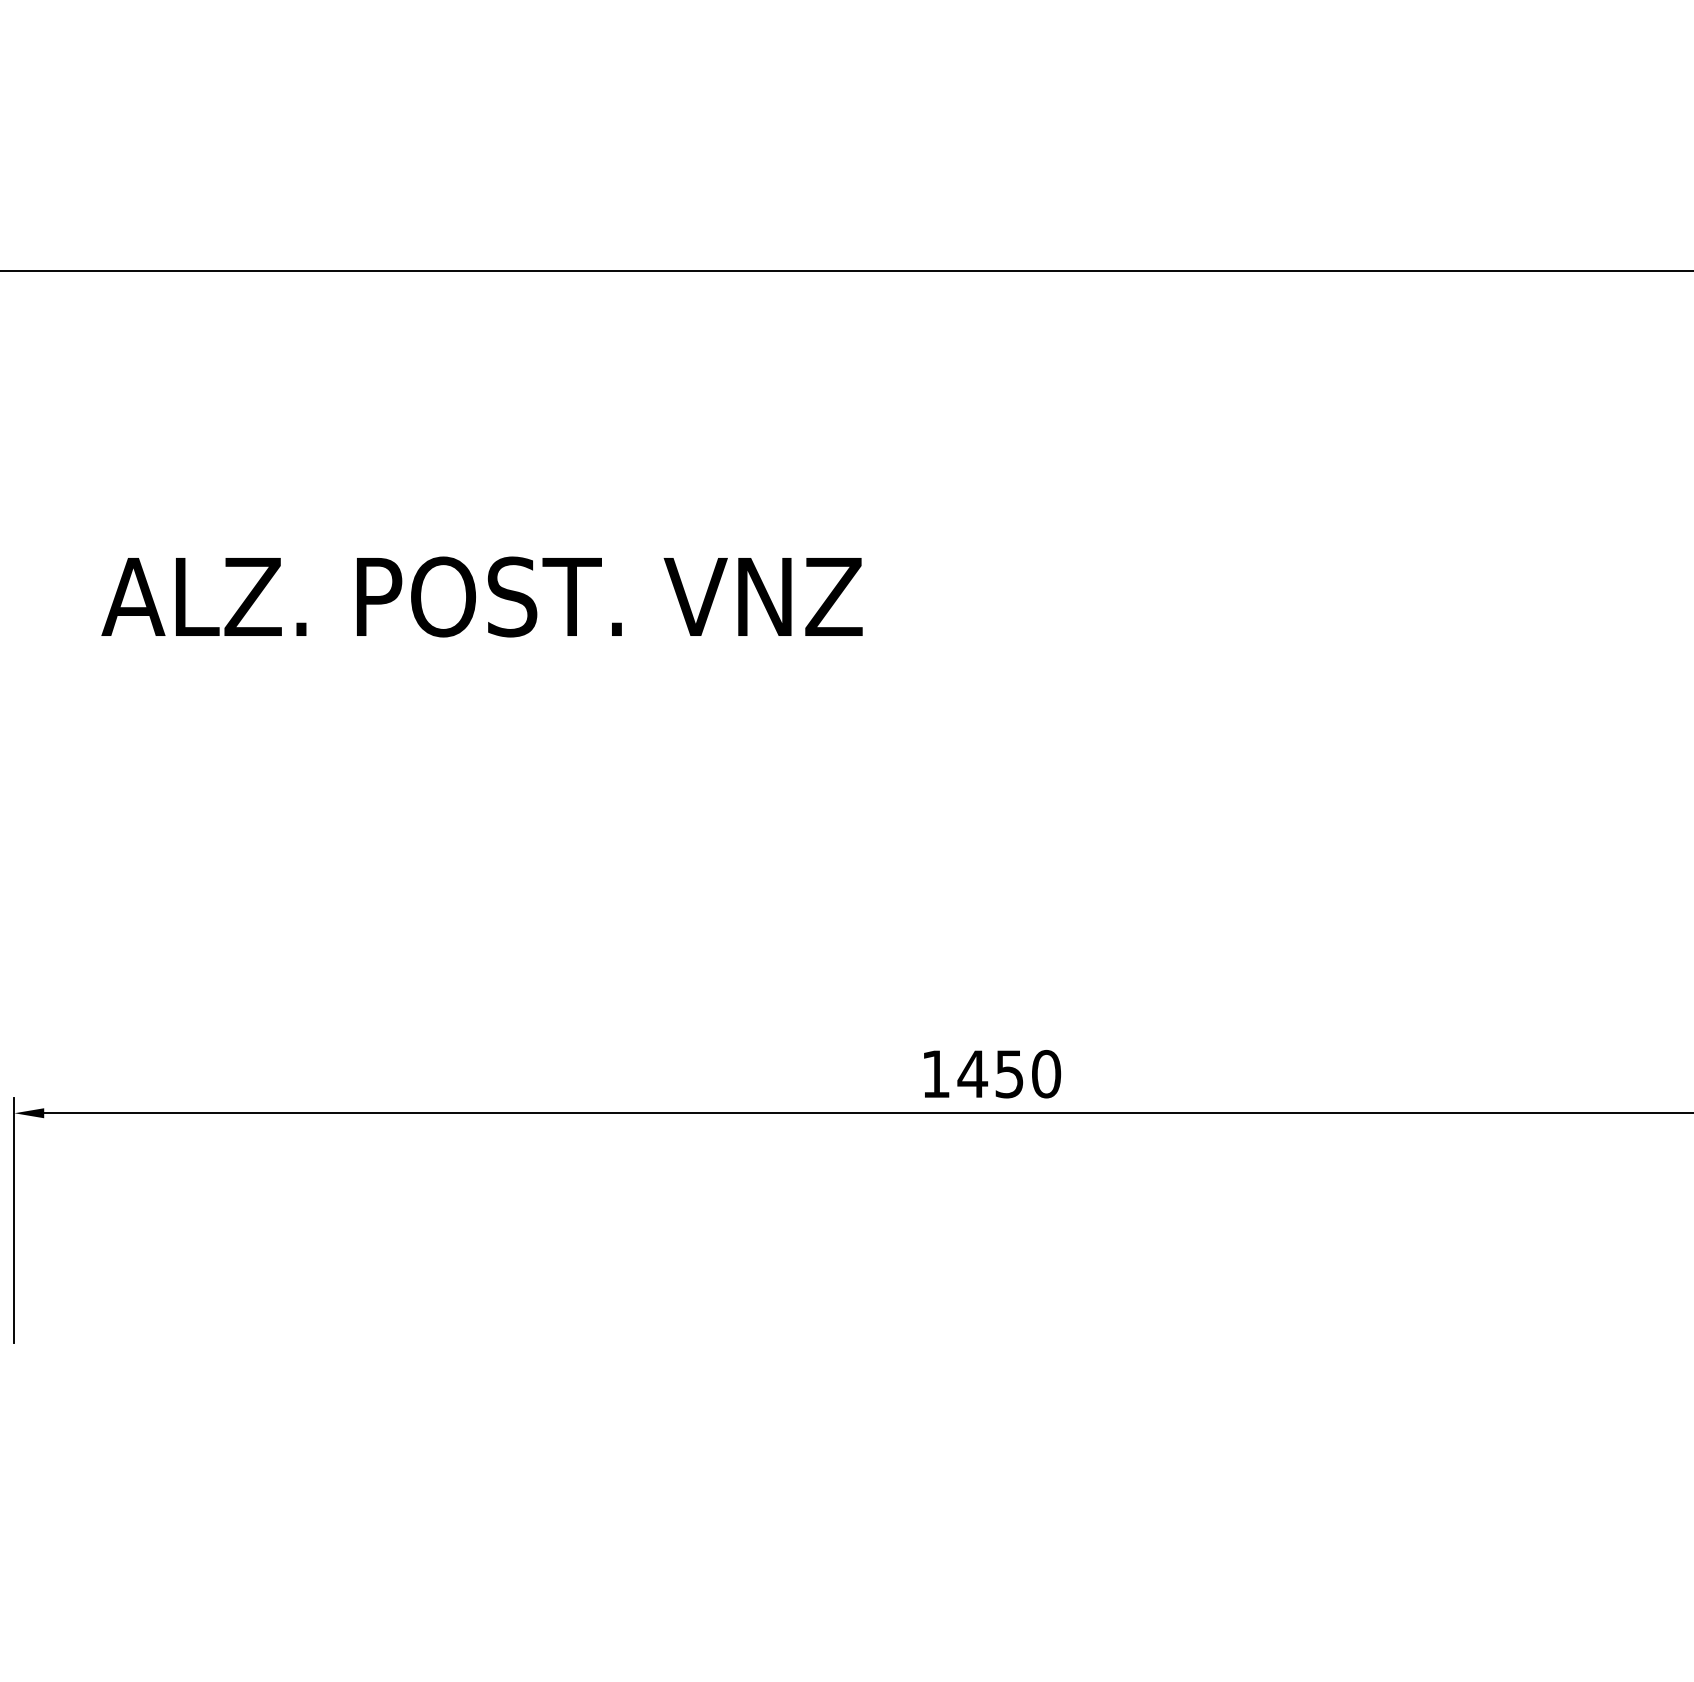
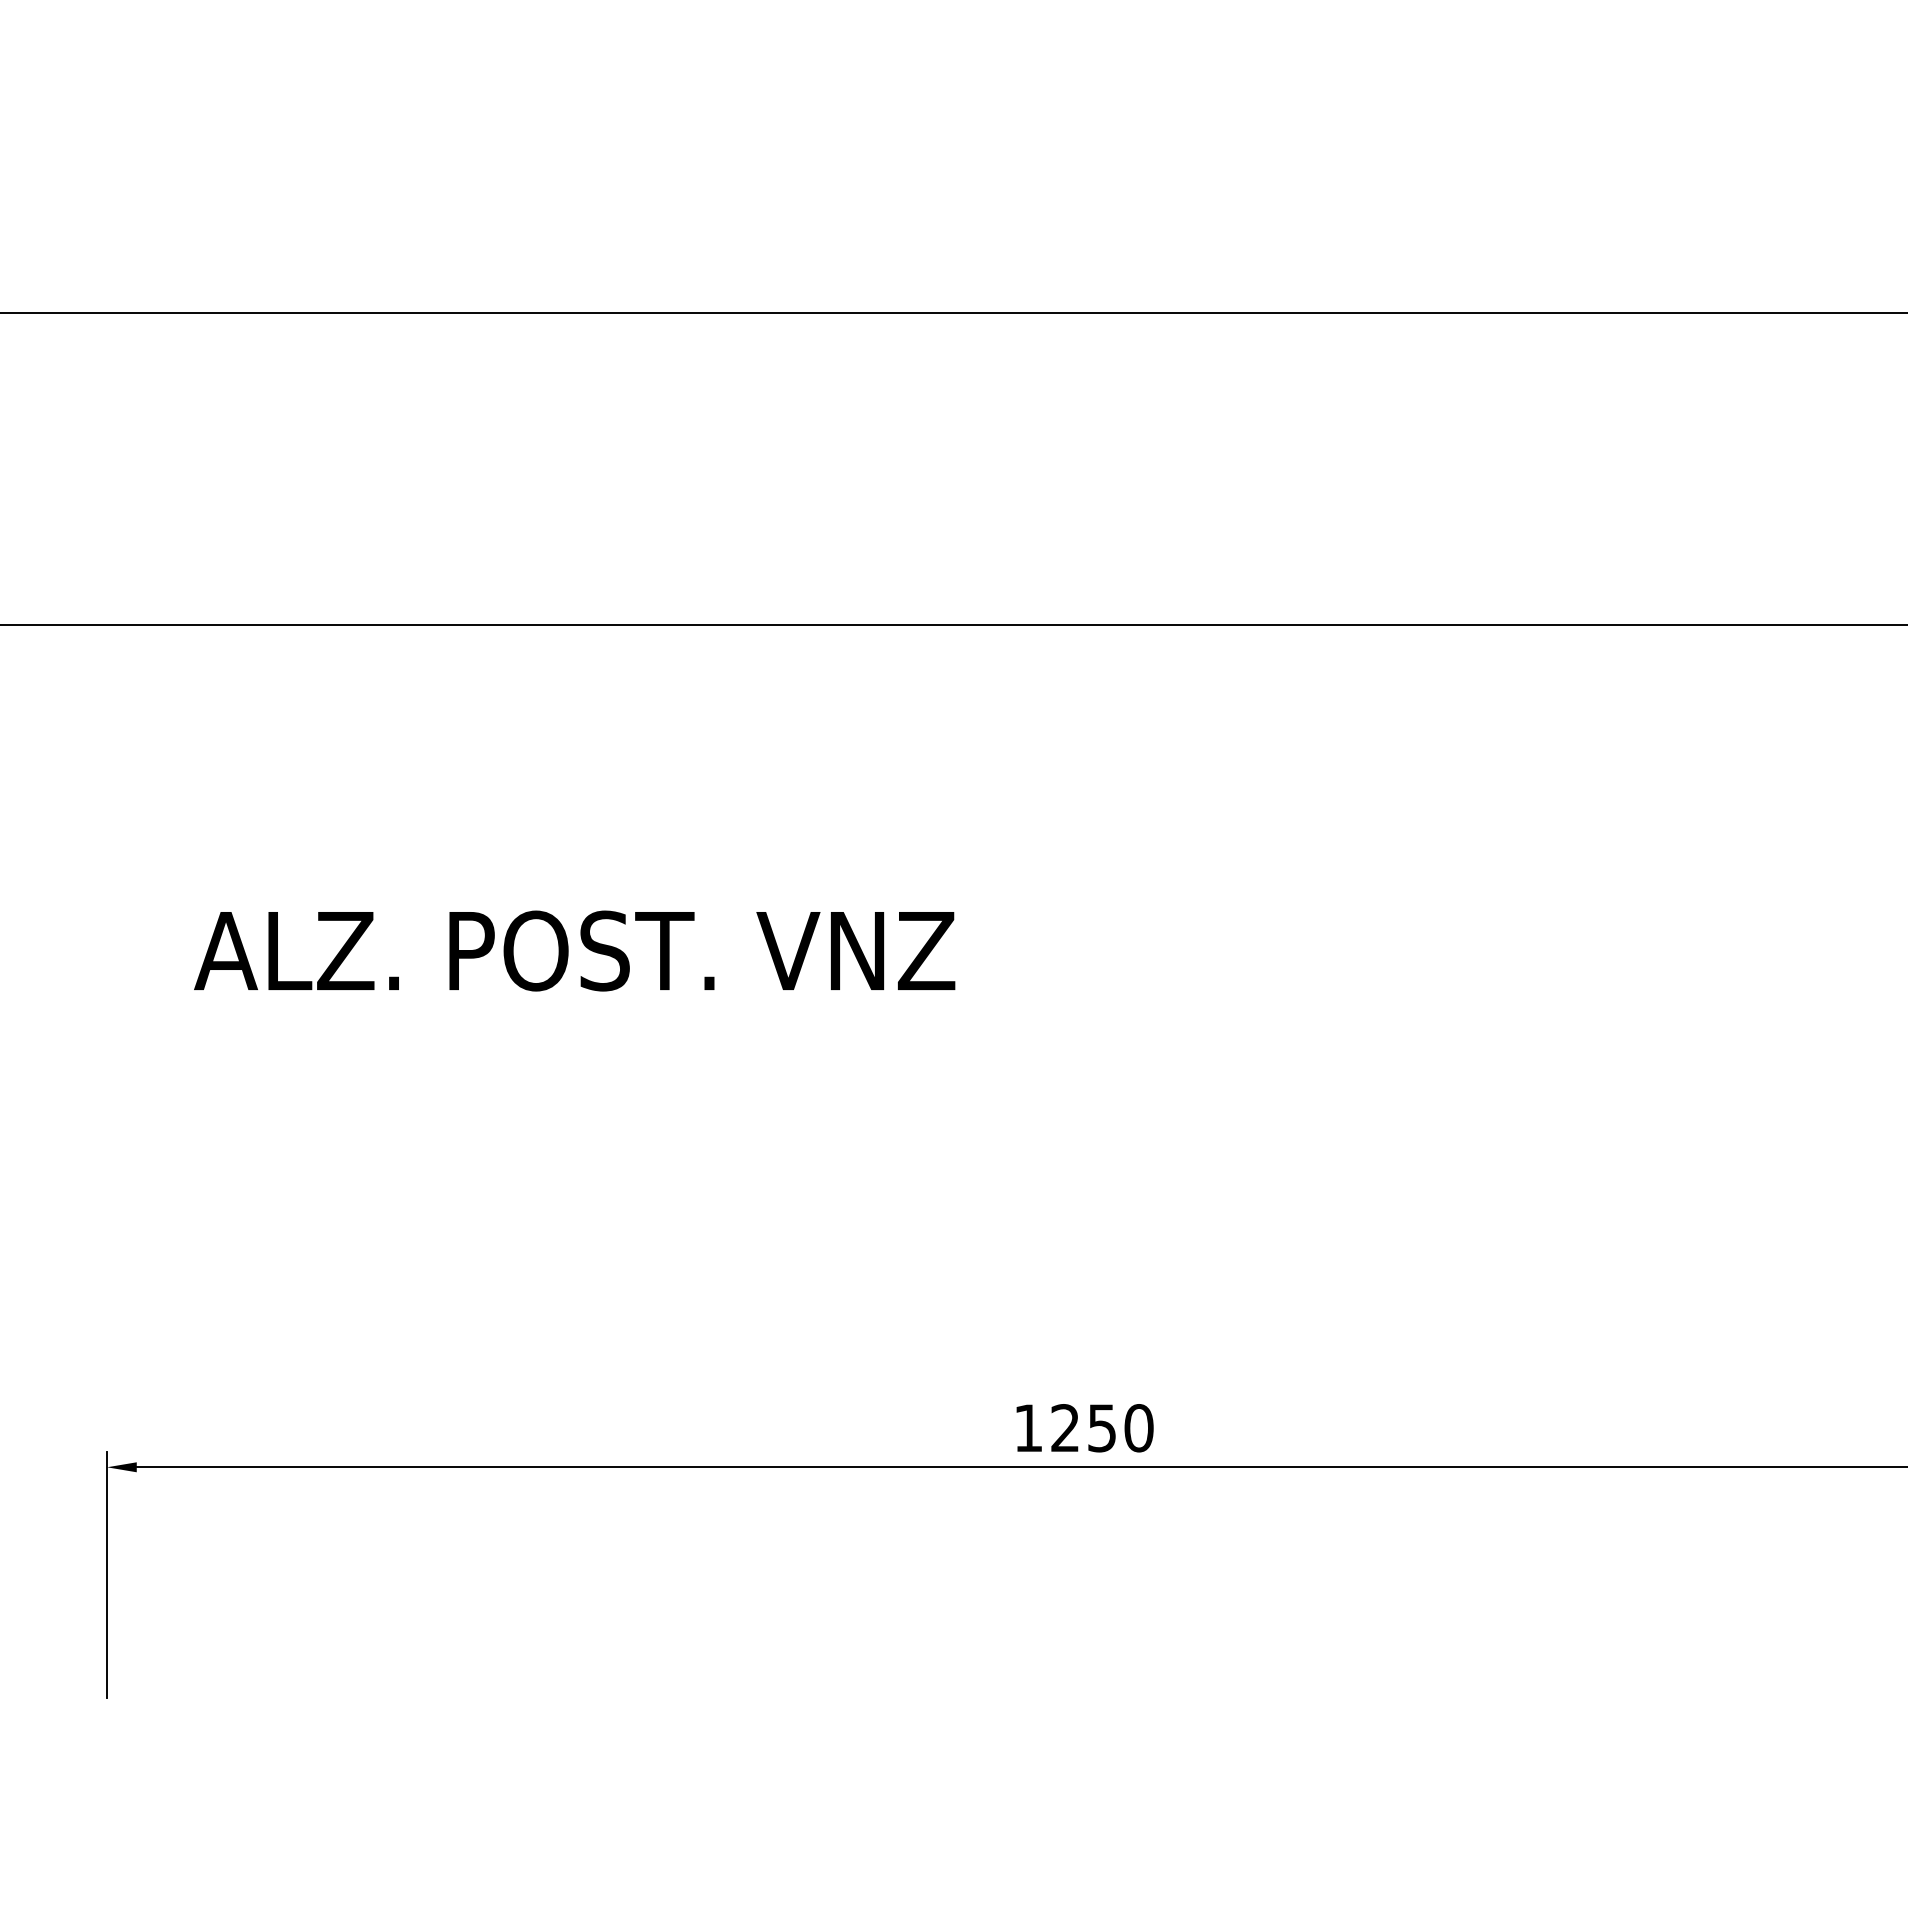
text: (972, 1073) -> (1065, 1427), 1450 -> 1250

